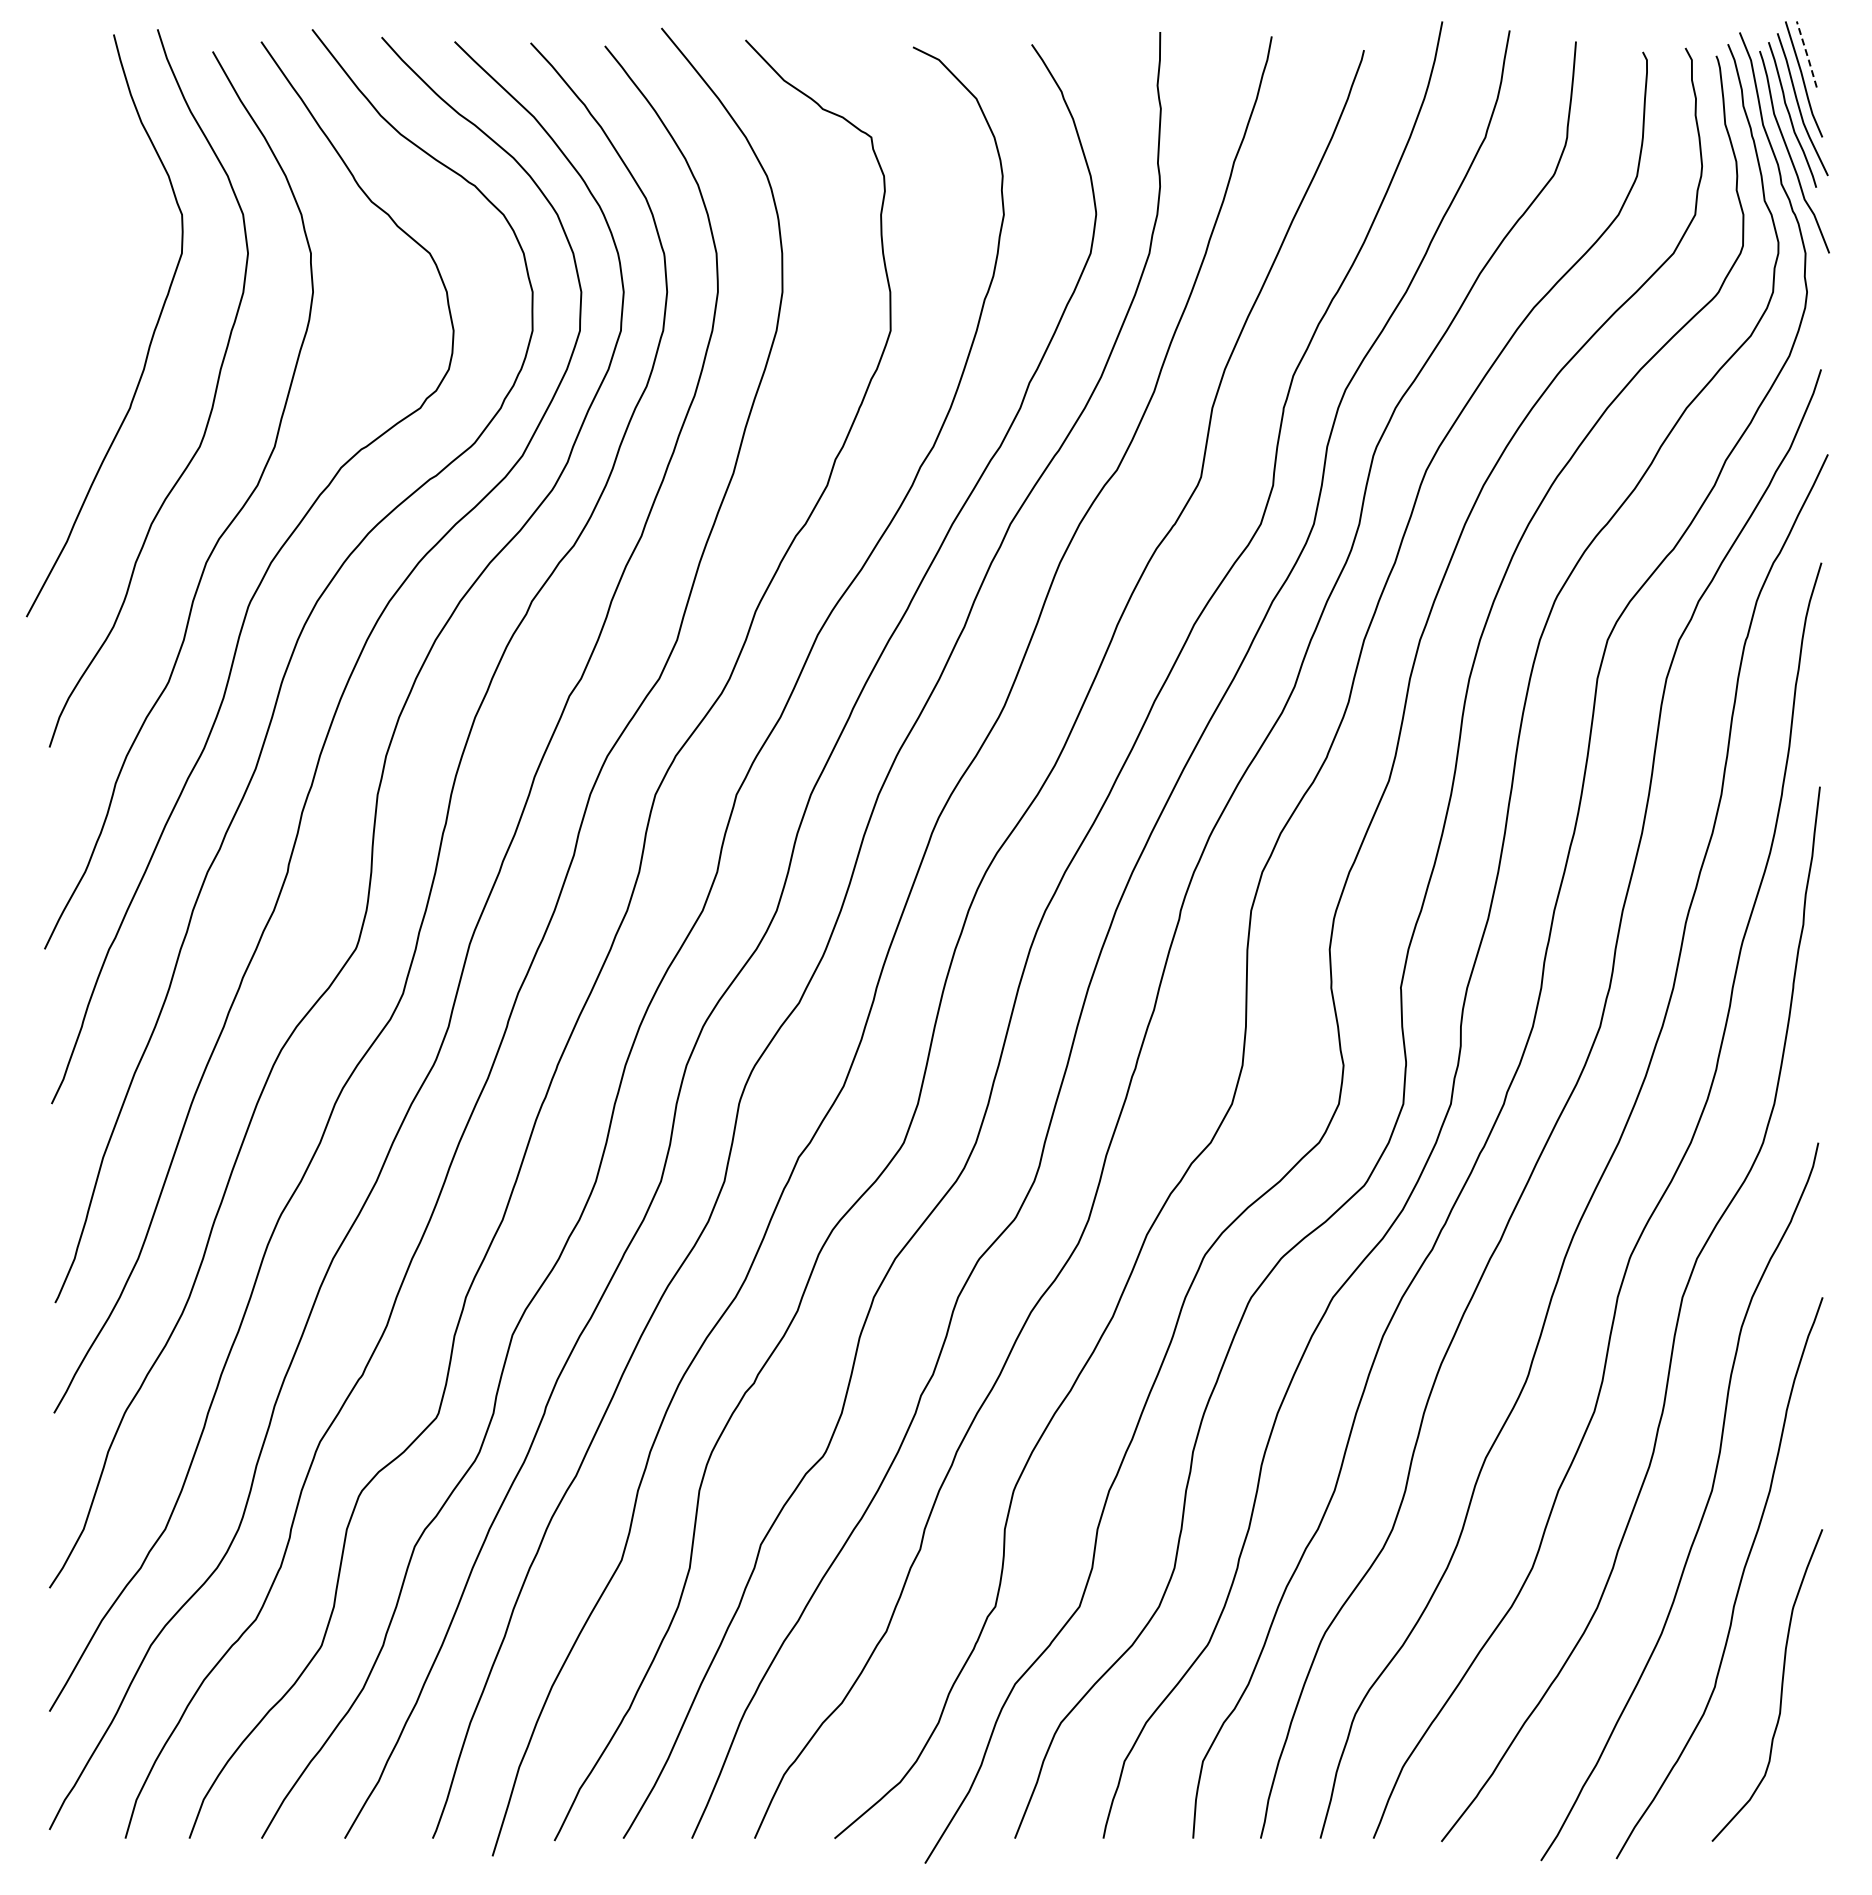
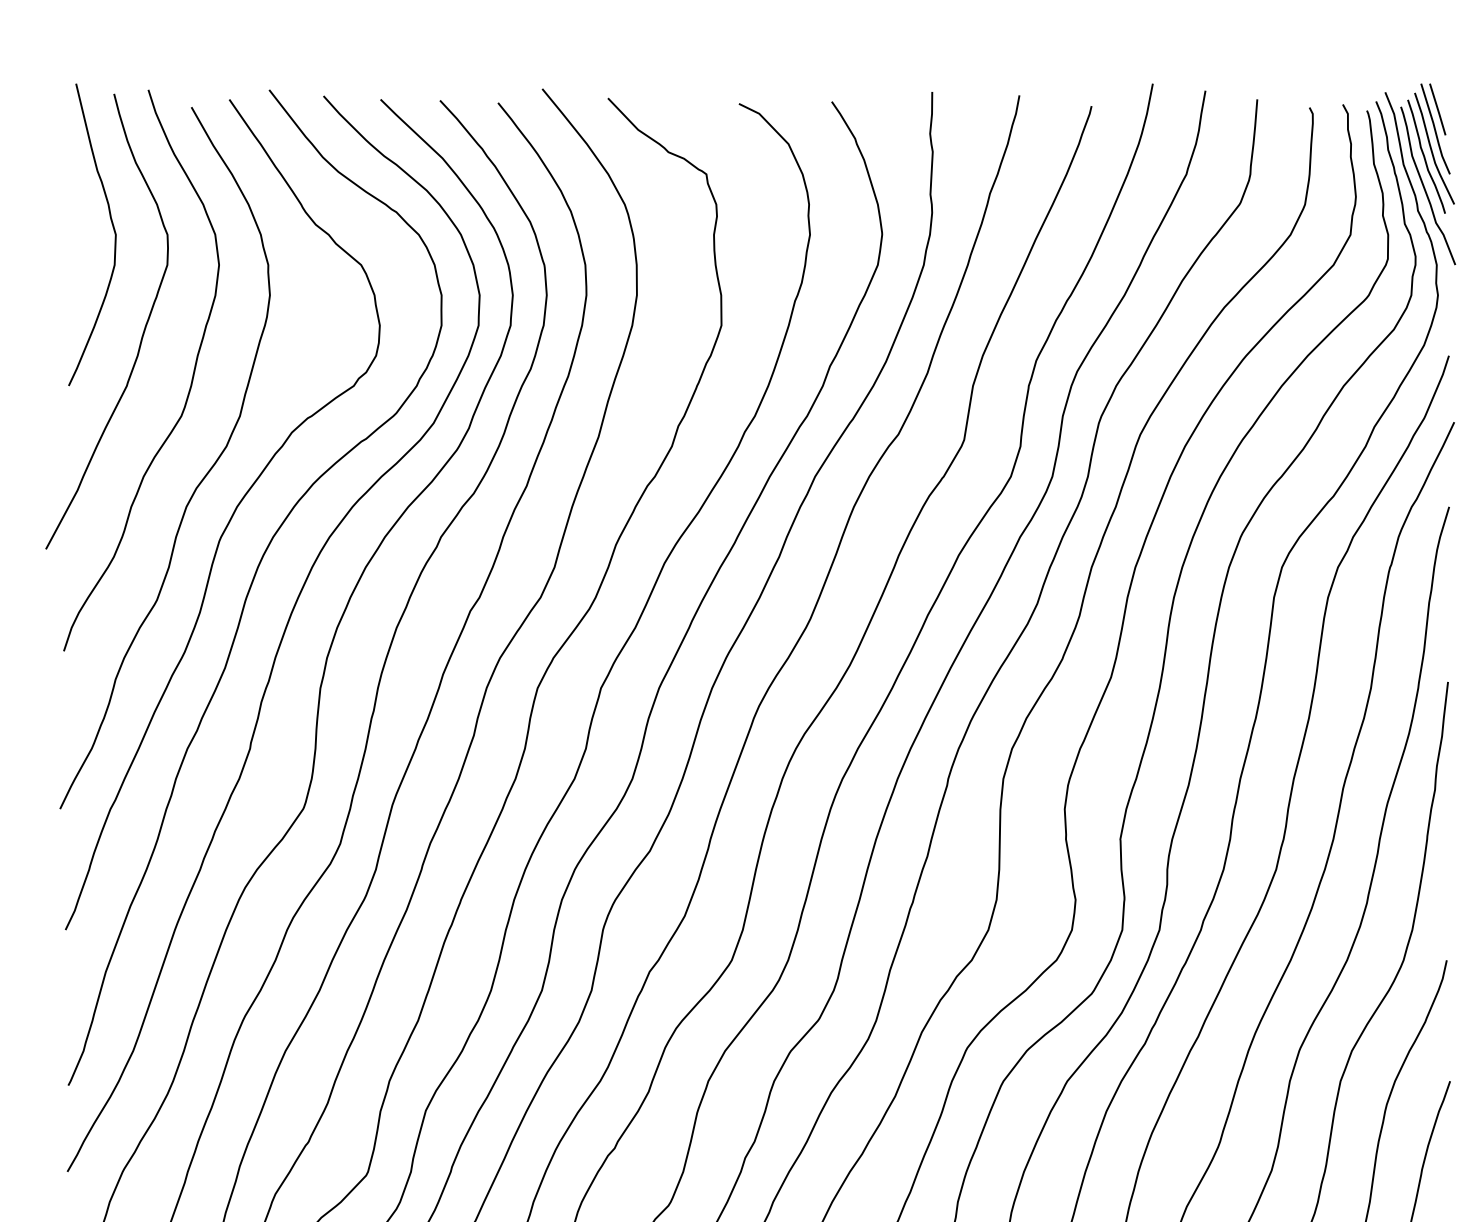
line: (1807, 54) -> (1438, 109), dashed -> solid
curve: (112, 206) -> (113, 228), added

